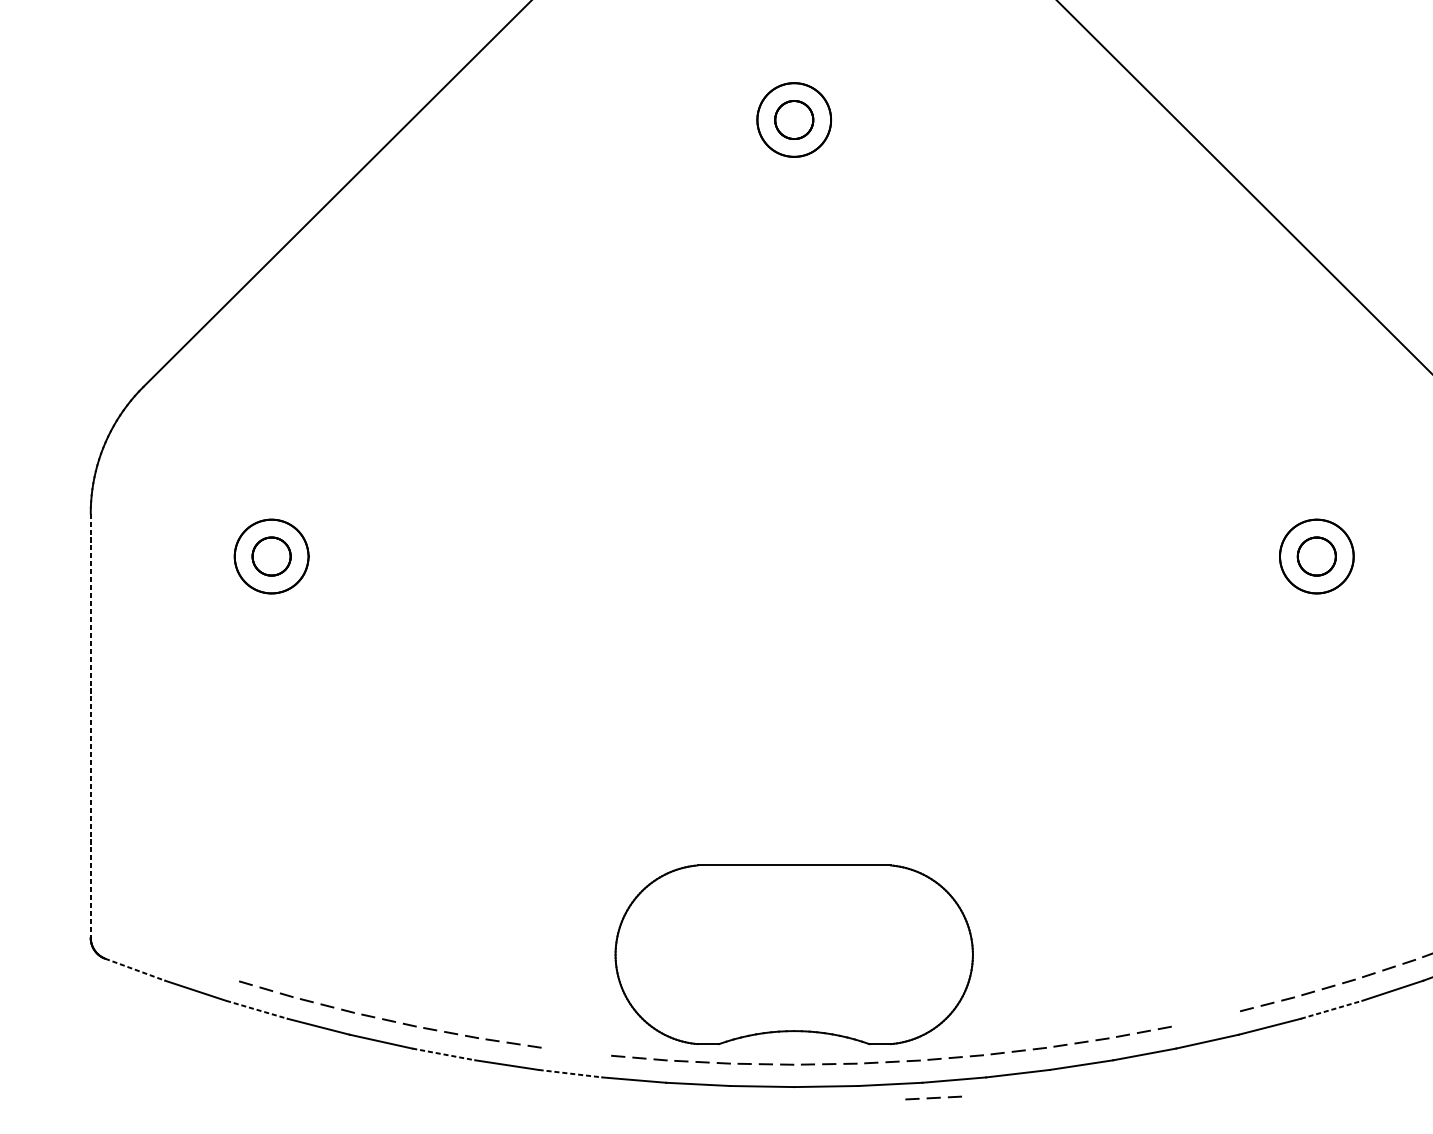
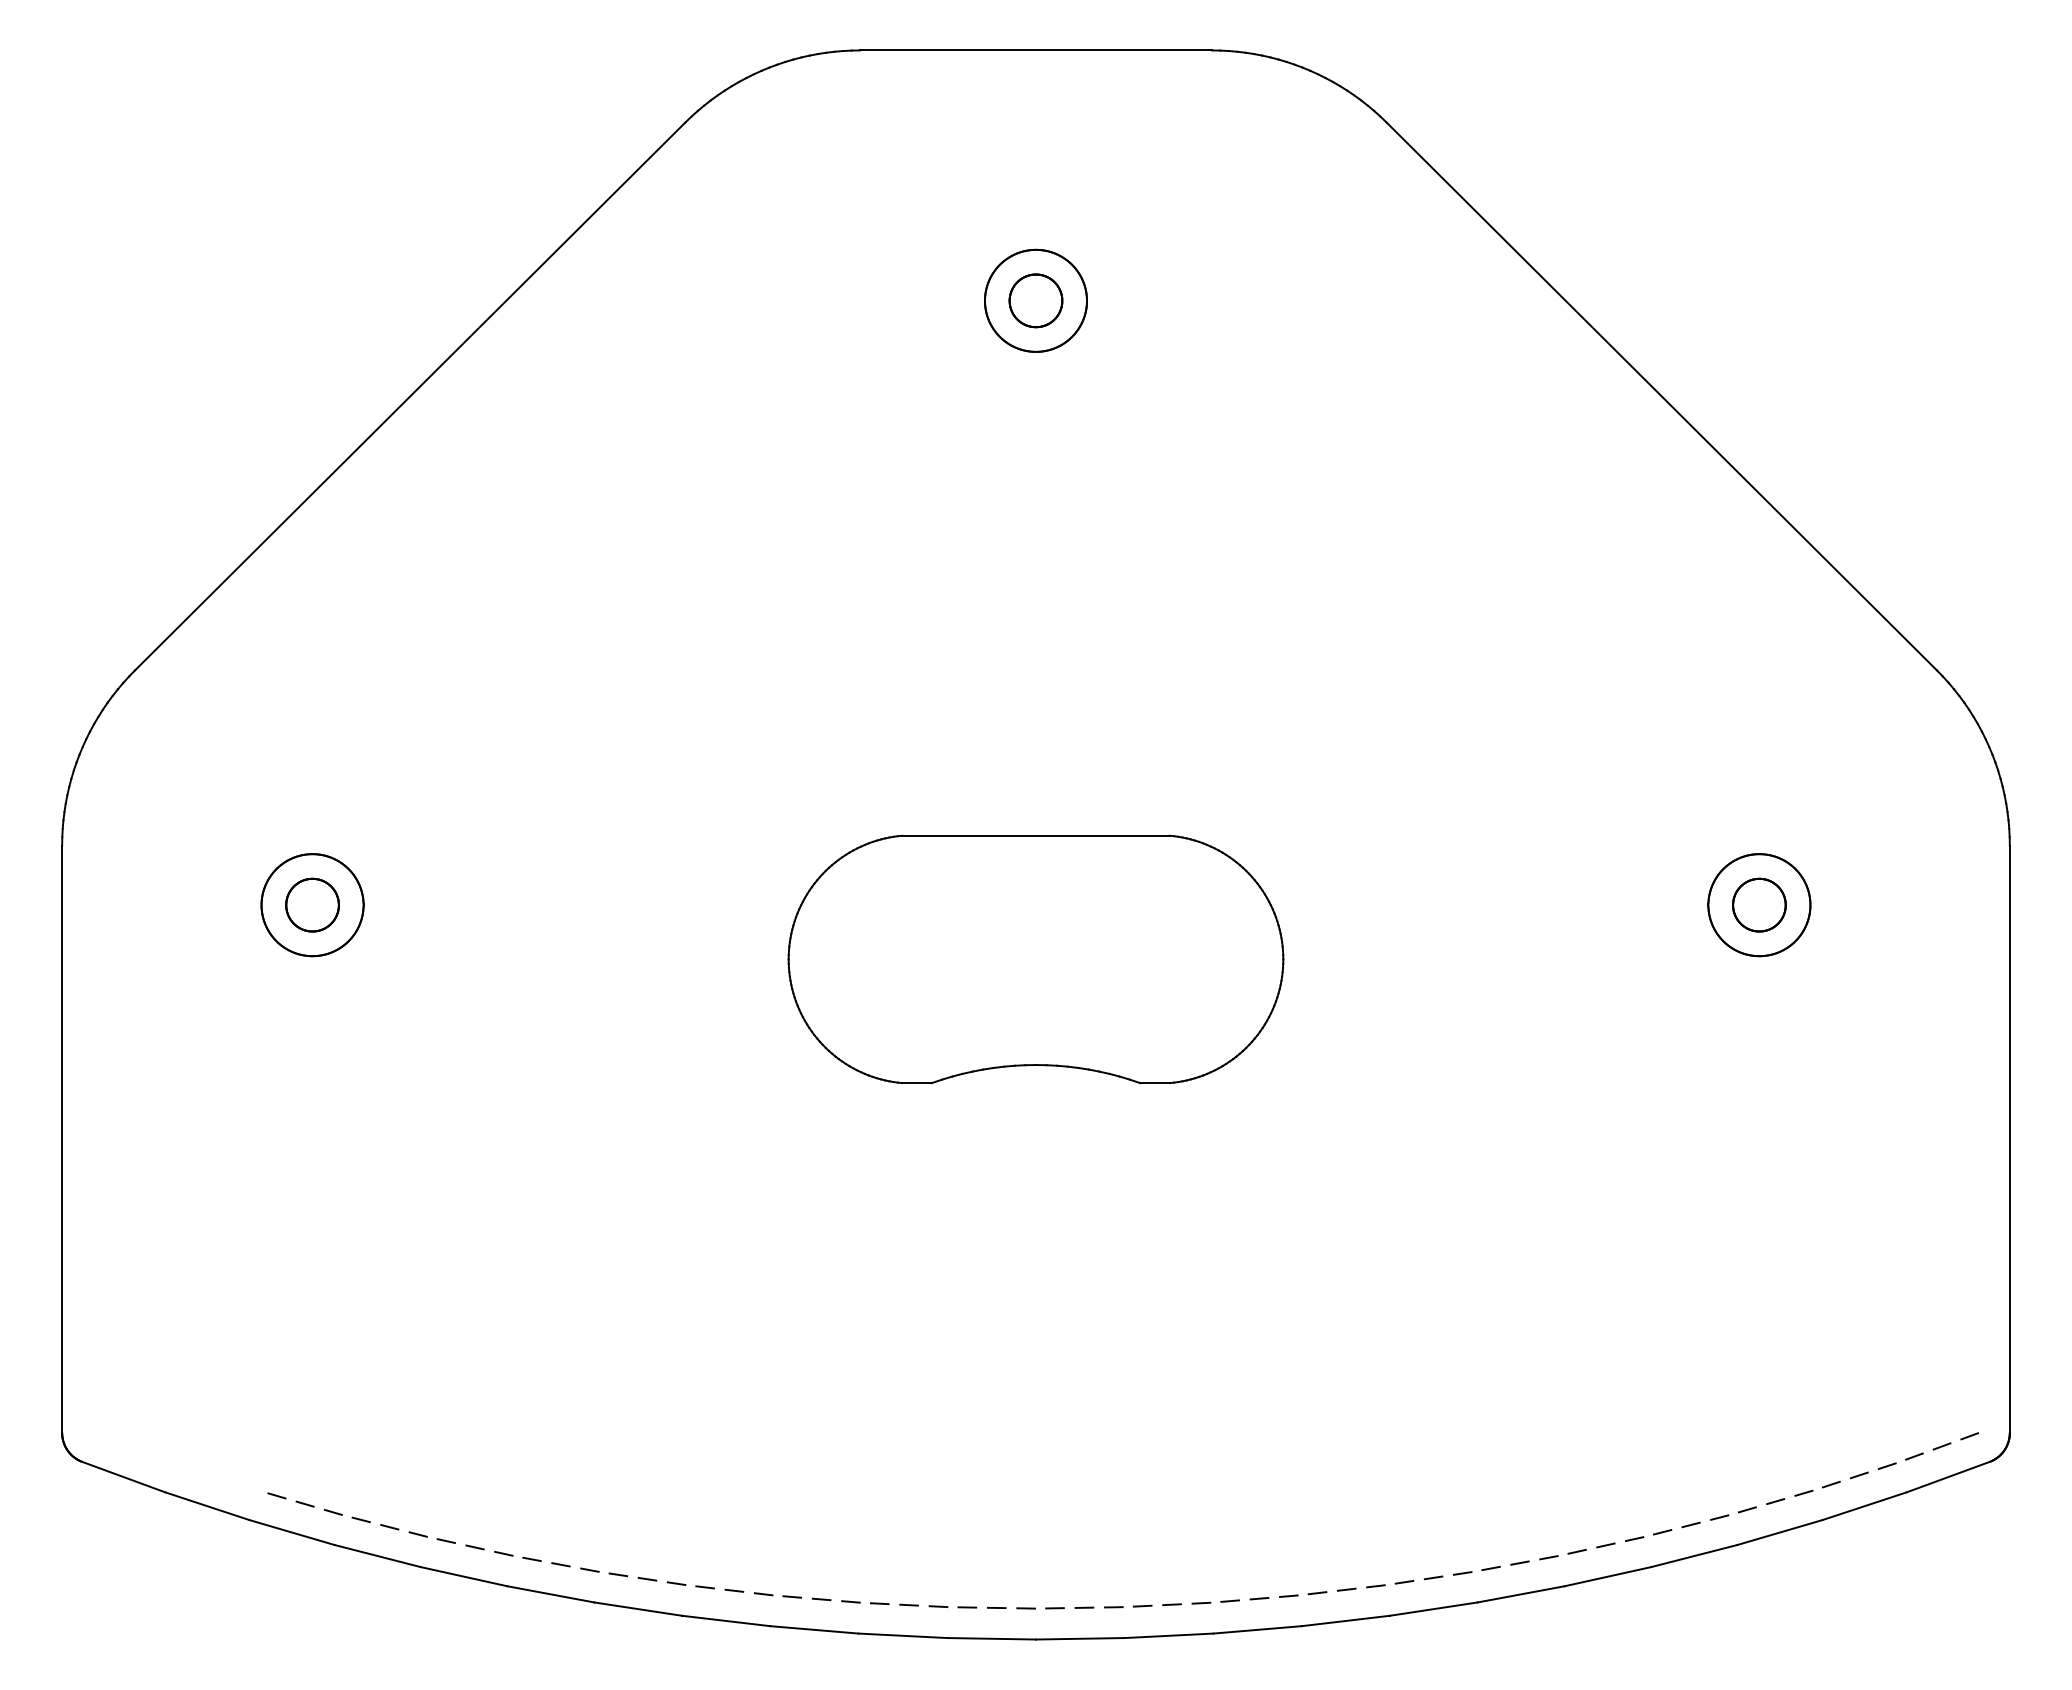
line: (91, 725) -> (62, 1139), dashed -> solid
part: (793, 954) -> (1035, 959), moved
line: (135, 970) -> (124, 1477), dashed -> solid
line: (257, 1009) -> (292, 1532), dashed -> solid
line: (1332, 1009) -> (1780, 1532), dashed -> solid
line: (1205, 1019) -> (1605, 1545), added
line: (576, 1051) -> (734, 1590), added
line: (444, 1054) -> (551, 1594), dashed -> solid
line: (570, 1074) -> (726, 1621), dashed -> solid
line: (933, 1097) -> (1228, 1654), removed

